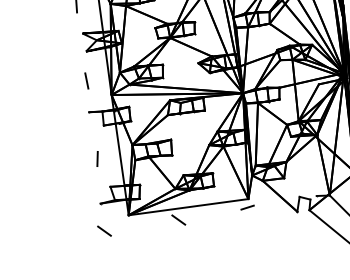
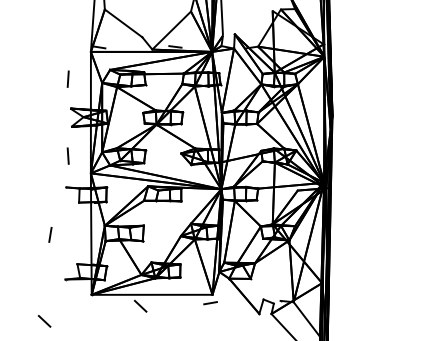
line: (97, 158) -> (50, 234), moved
line: (104, 231) -> (44, 321), moved

